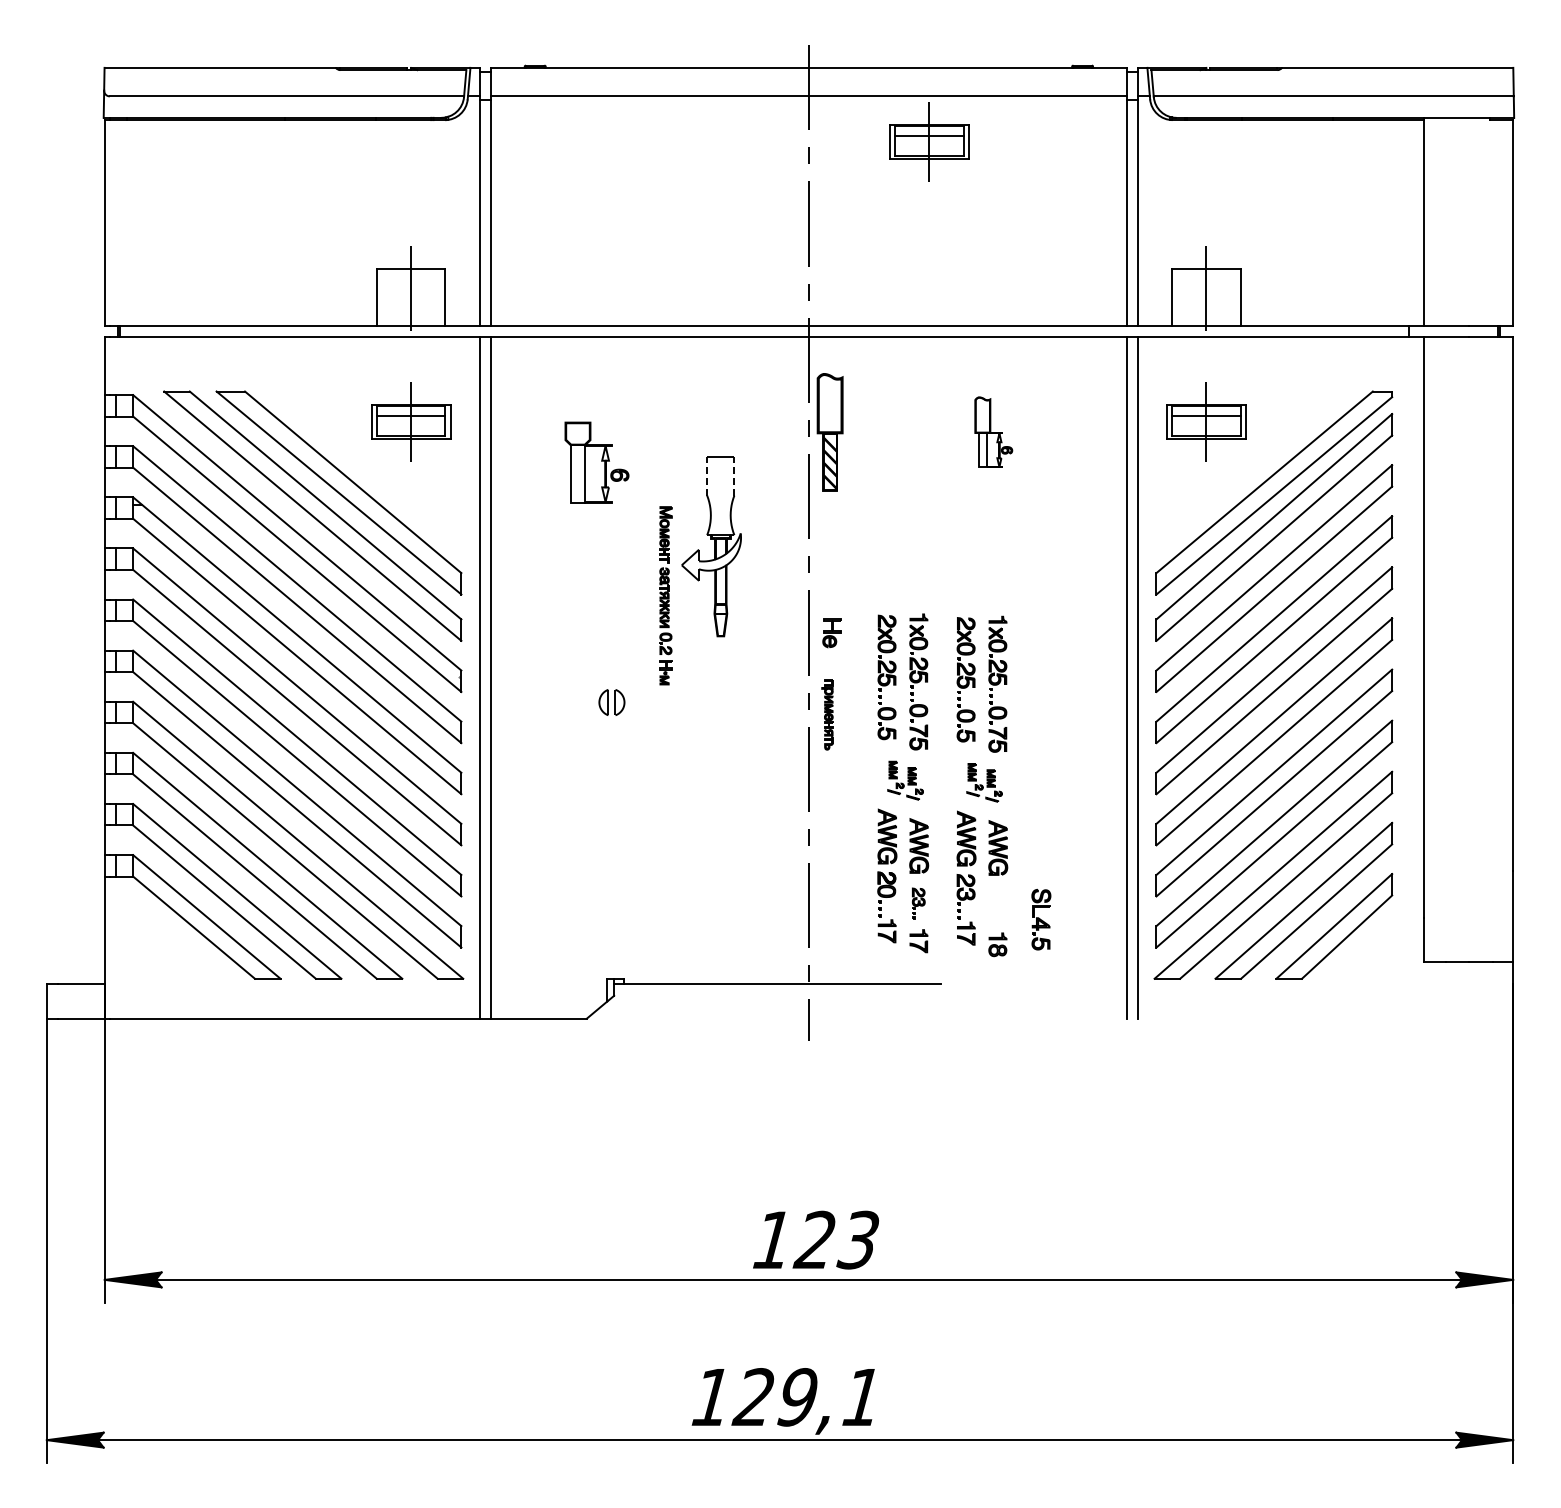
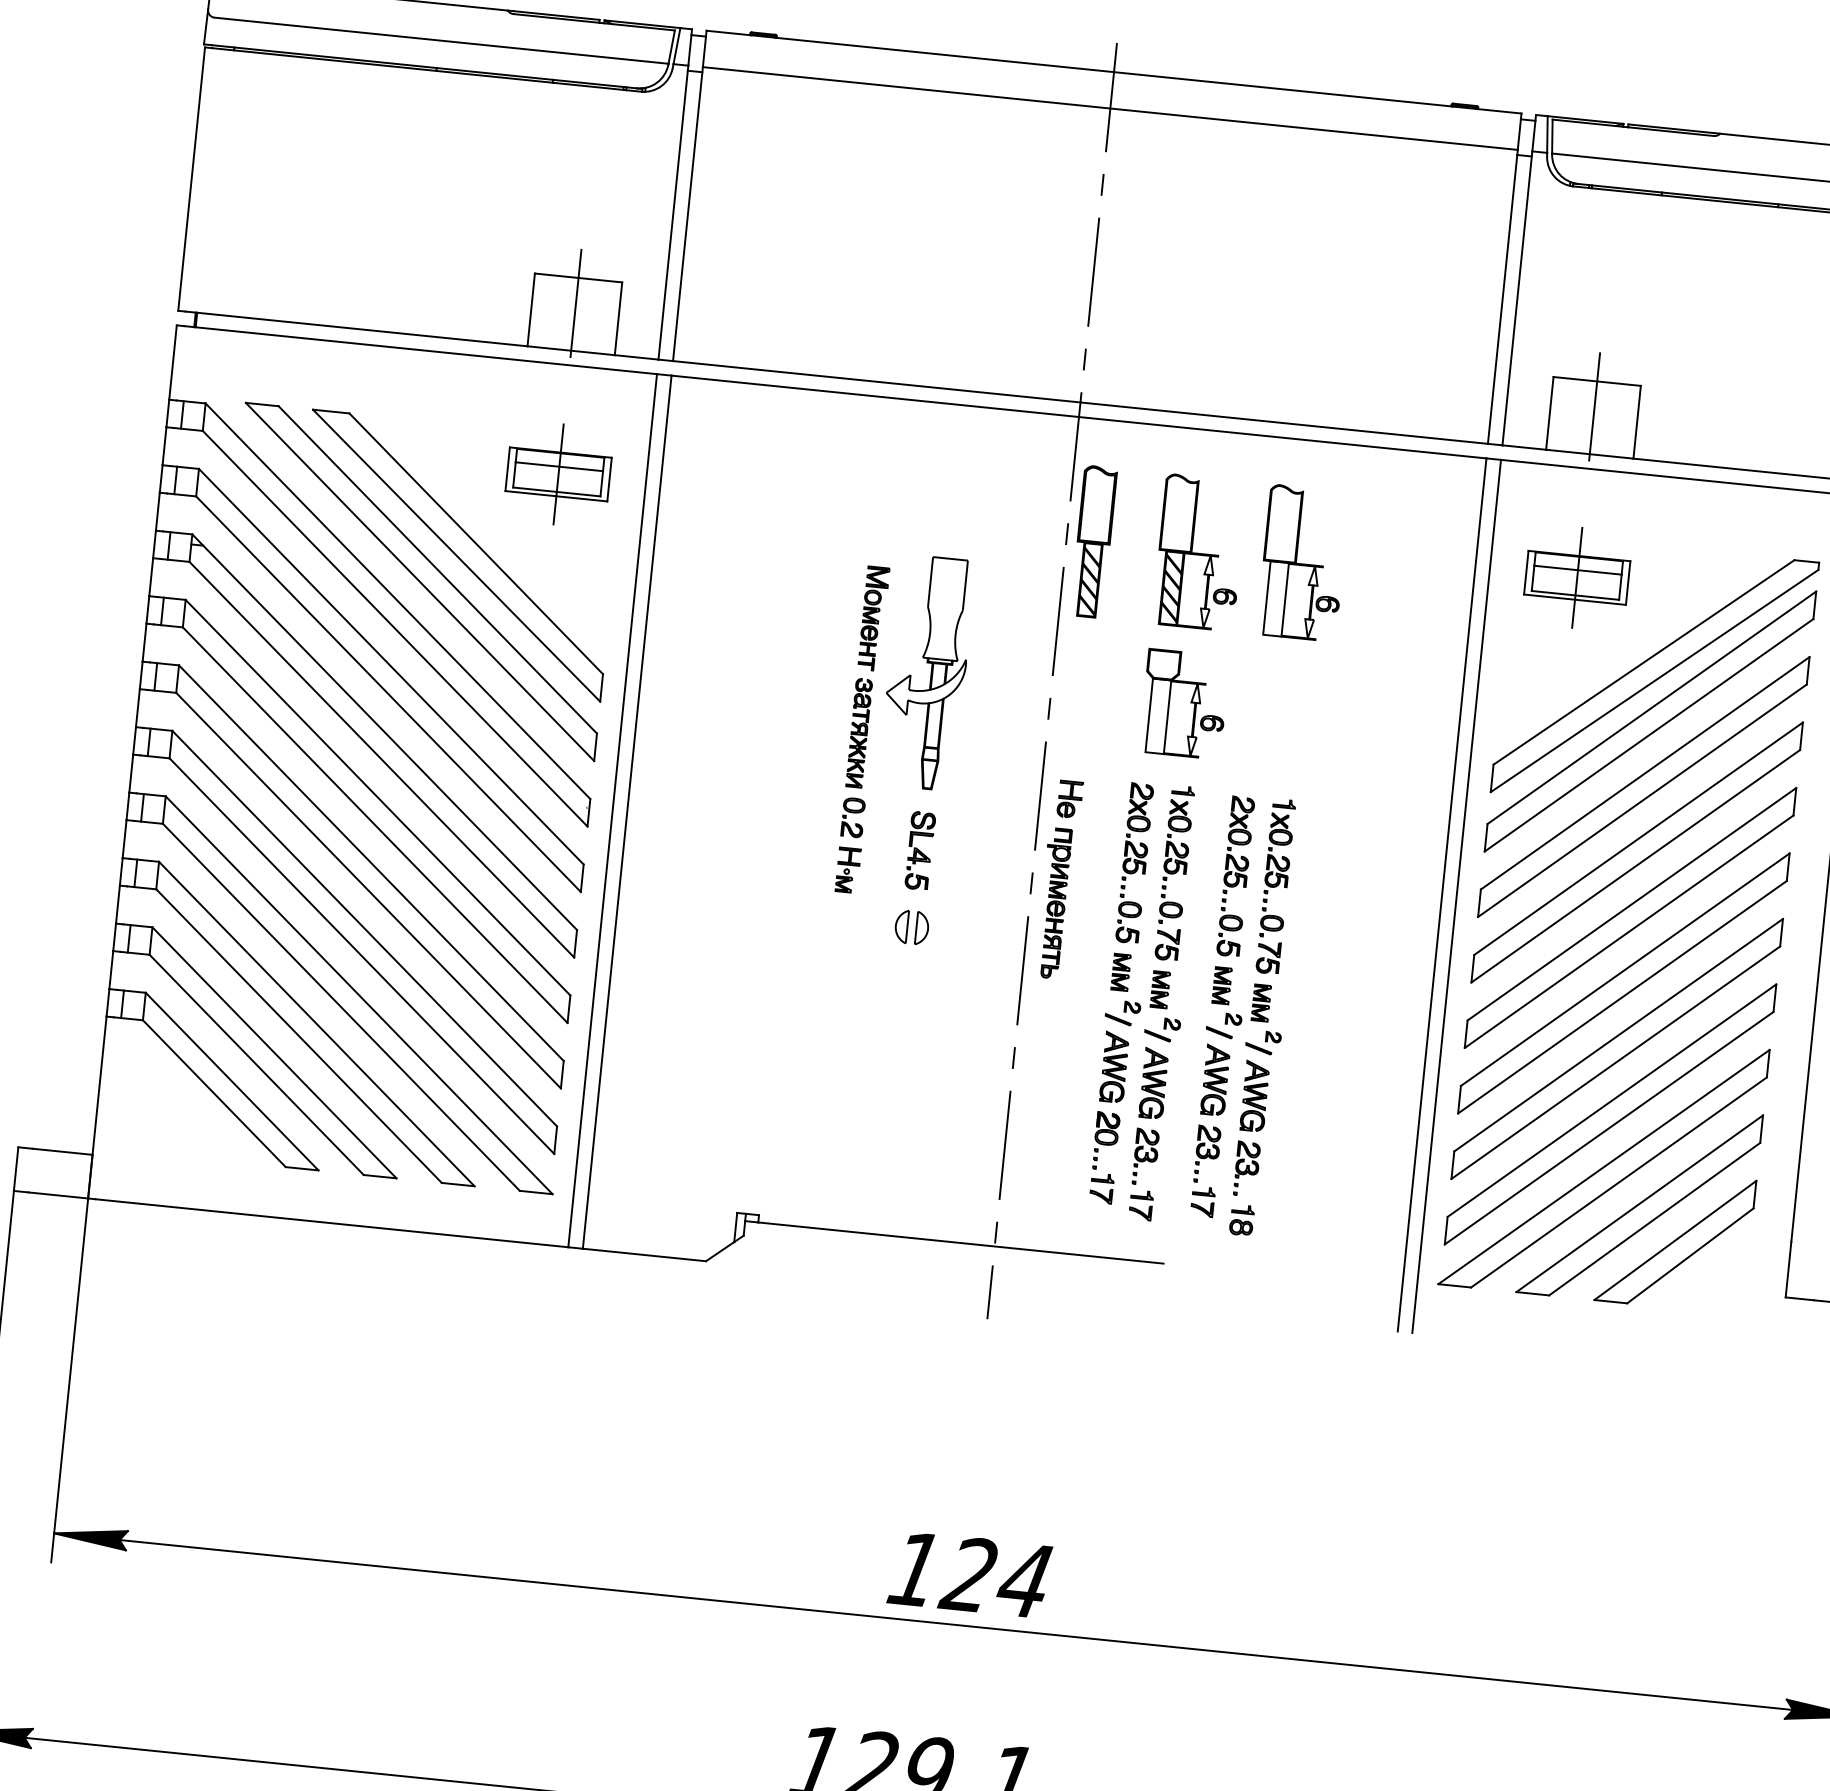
part: (929, 141) -> (1258, 182), removed
part: (912, 432) -> (1199, 552), added
part: (993, 432) -> (1303, 563), size x1.67
part: (596, 462) -> (1183, 703), moved
line: (707, 475) -> (931, 581), dashed -> solid
line: (734, 475) -> (965, 584), dashed -> solid
part: (665, 595) -> (861, 729), size x1.43
part: (611, 702) -> (911, 927), moved
part: (827, 714) -> (1053, 903), size x1.67
part: (905, 780) -> (1145, 997), size x1.67
part: (984, 782) -> (1245, 1010), size x1.67
part: (918, 903) -> (1145, 1157), size x1.43
part: (997, 904) -> (1246, 1168), added
part: (1041, 919) -> (920, 850), moved
text: (857, 1239) -> (1023, 1579), 123 -> 124

